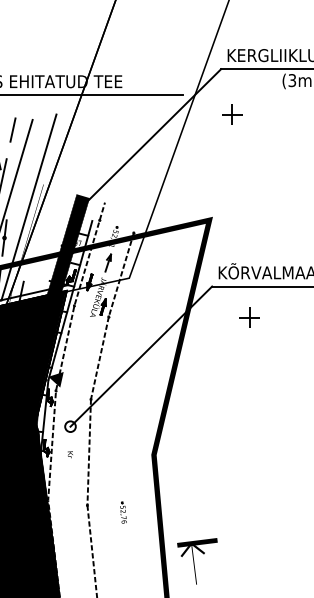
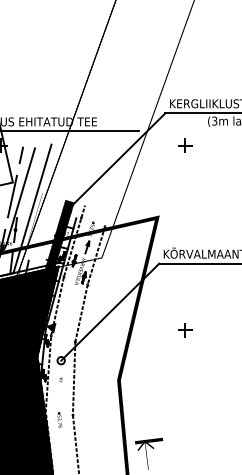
part: (232, 114) -> (185, 145), moved
part: (250, 318) -> (185, 330), moved
part: (122, 511) -> (59, 419), moved

